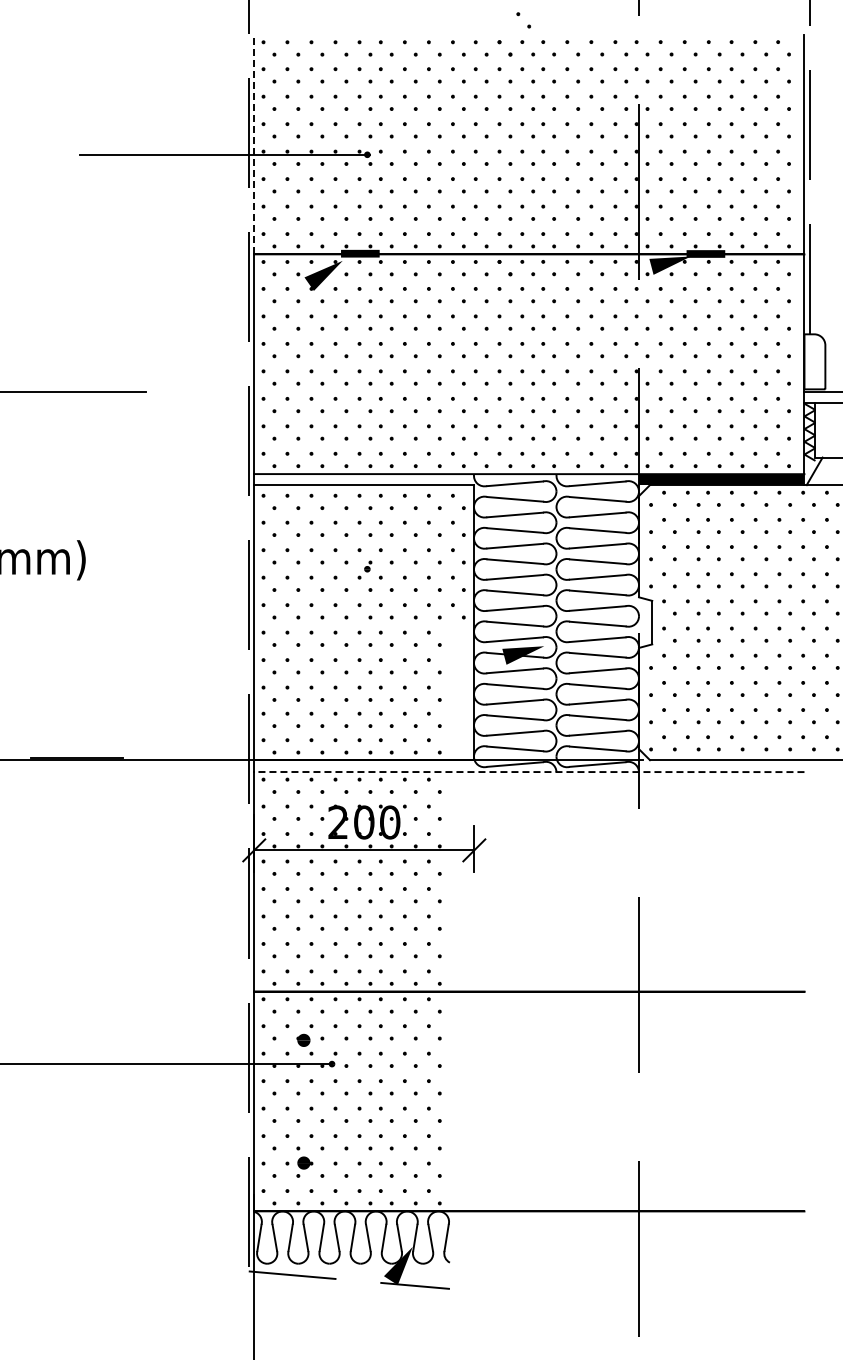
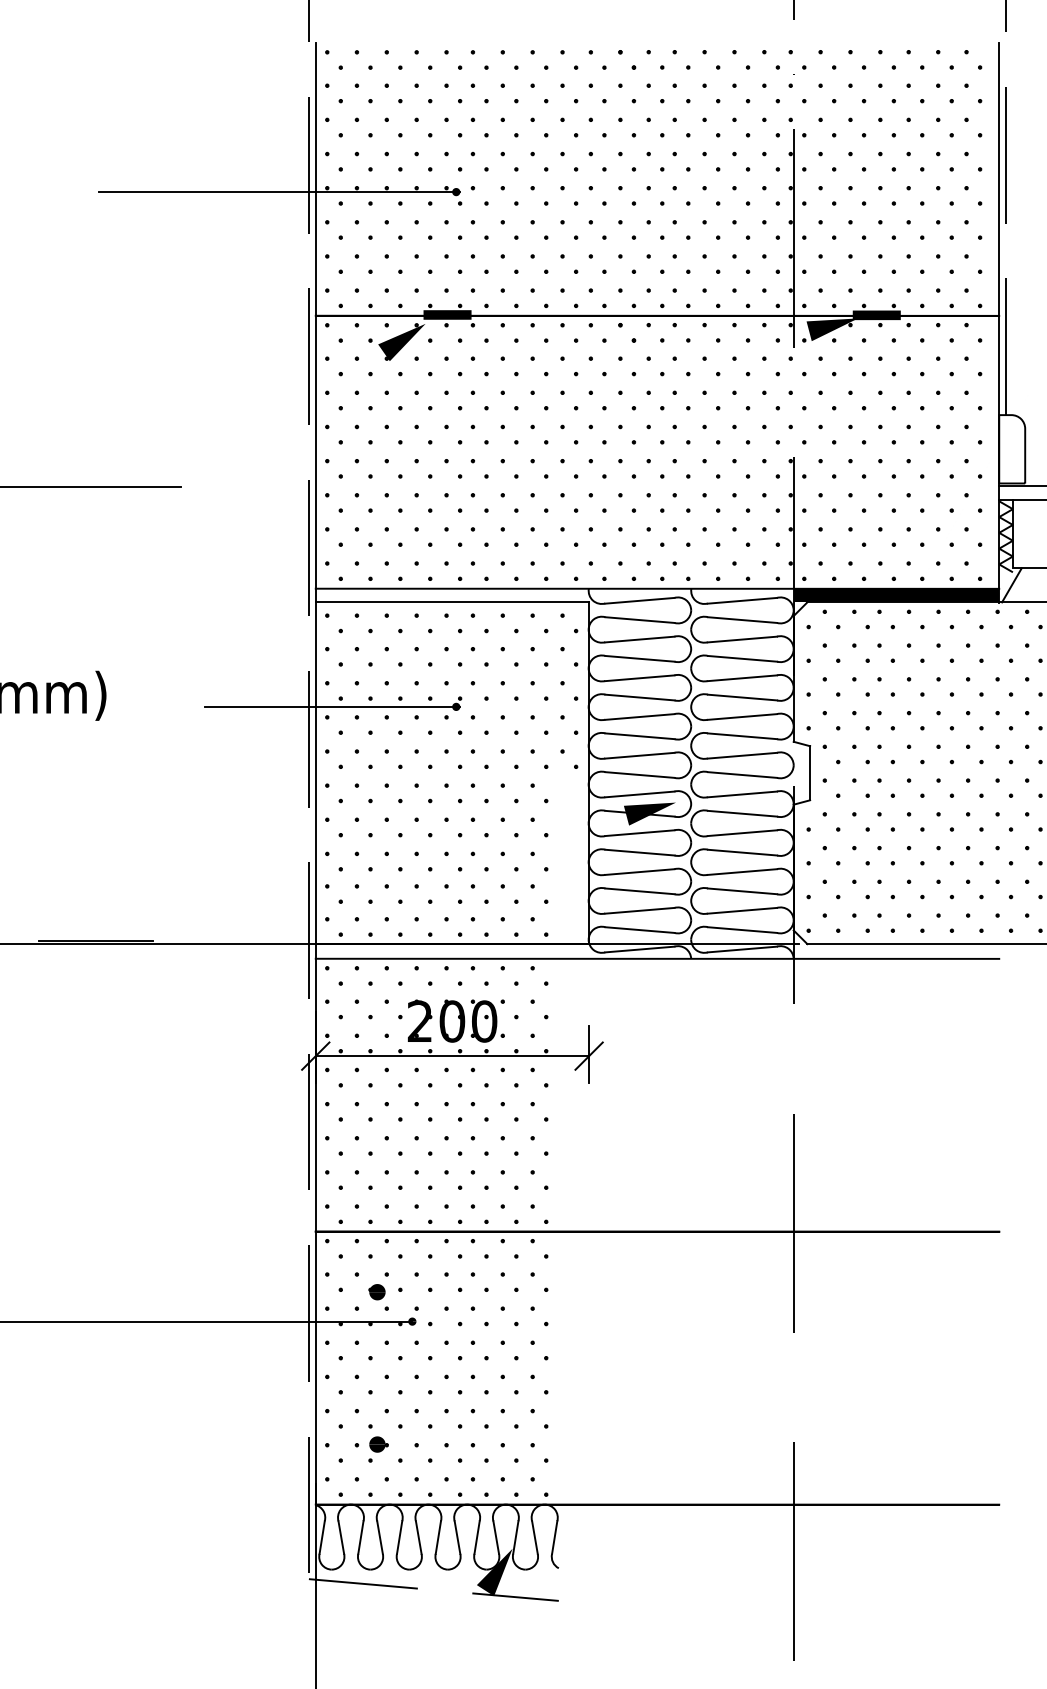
part: (519, 15) -> (645, 19), removed
line: (254, 144) -> (316, 179), dashed -> solid
line: (267, 569) -> (332, 707), added
line: (528, 772) -> (656, 959), dashed -> solid

